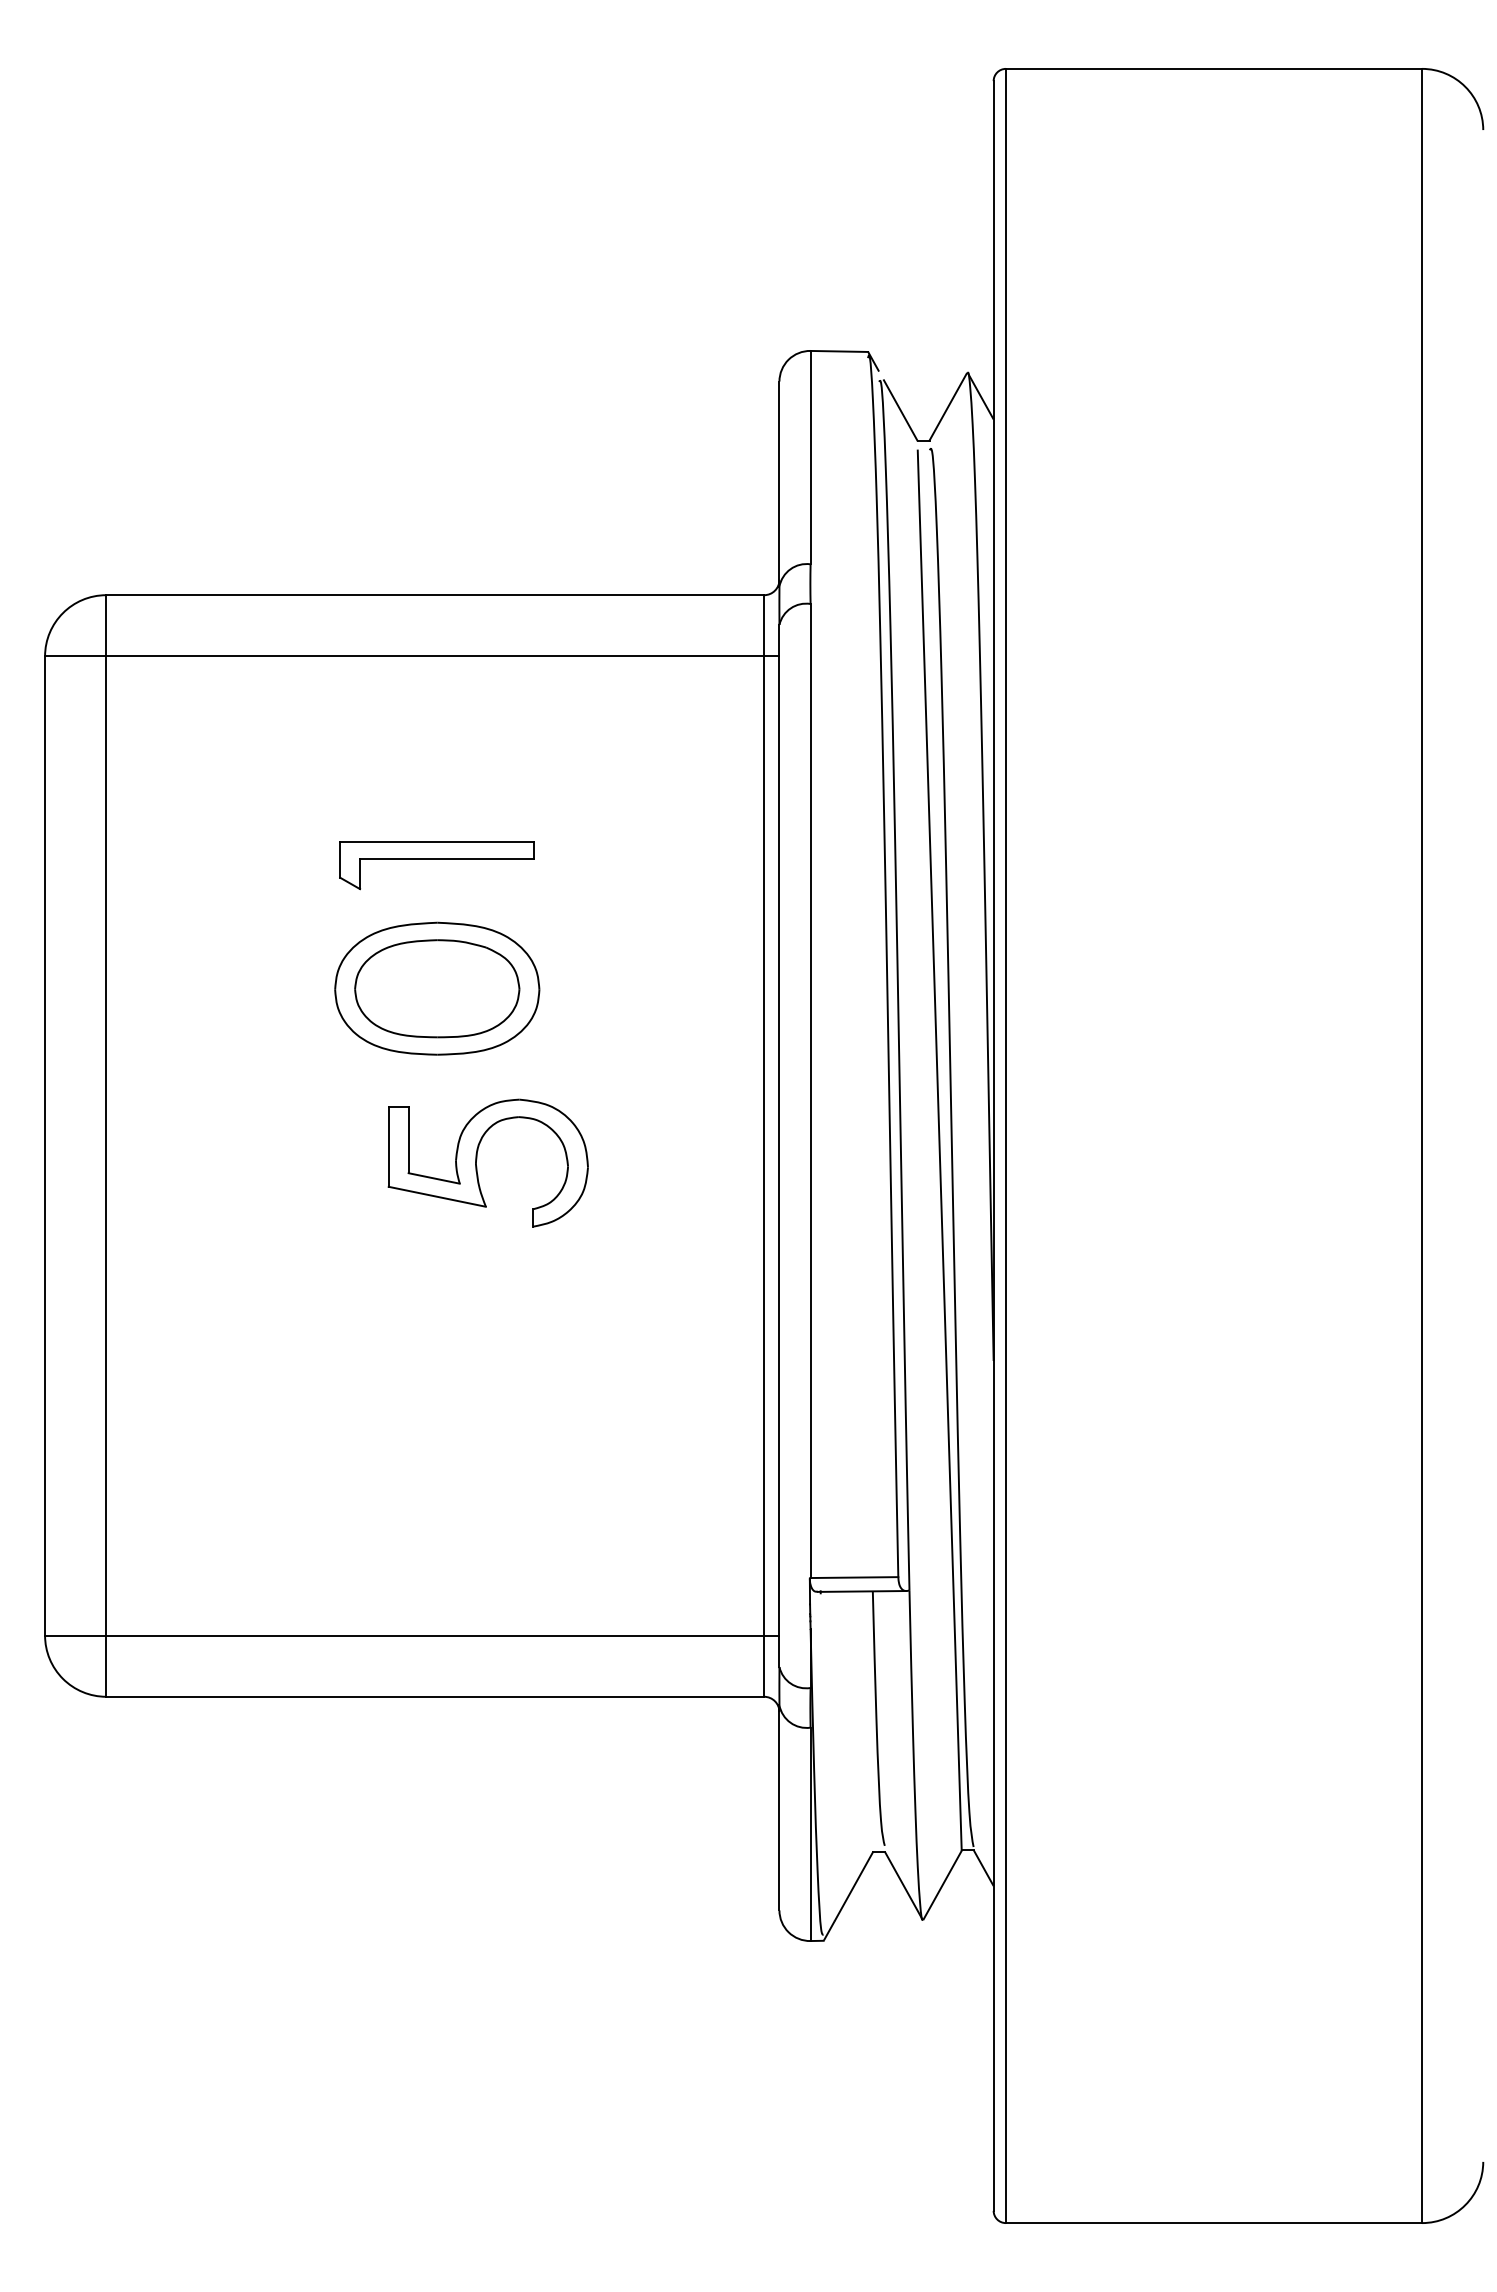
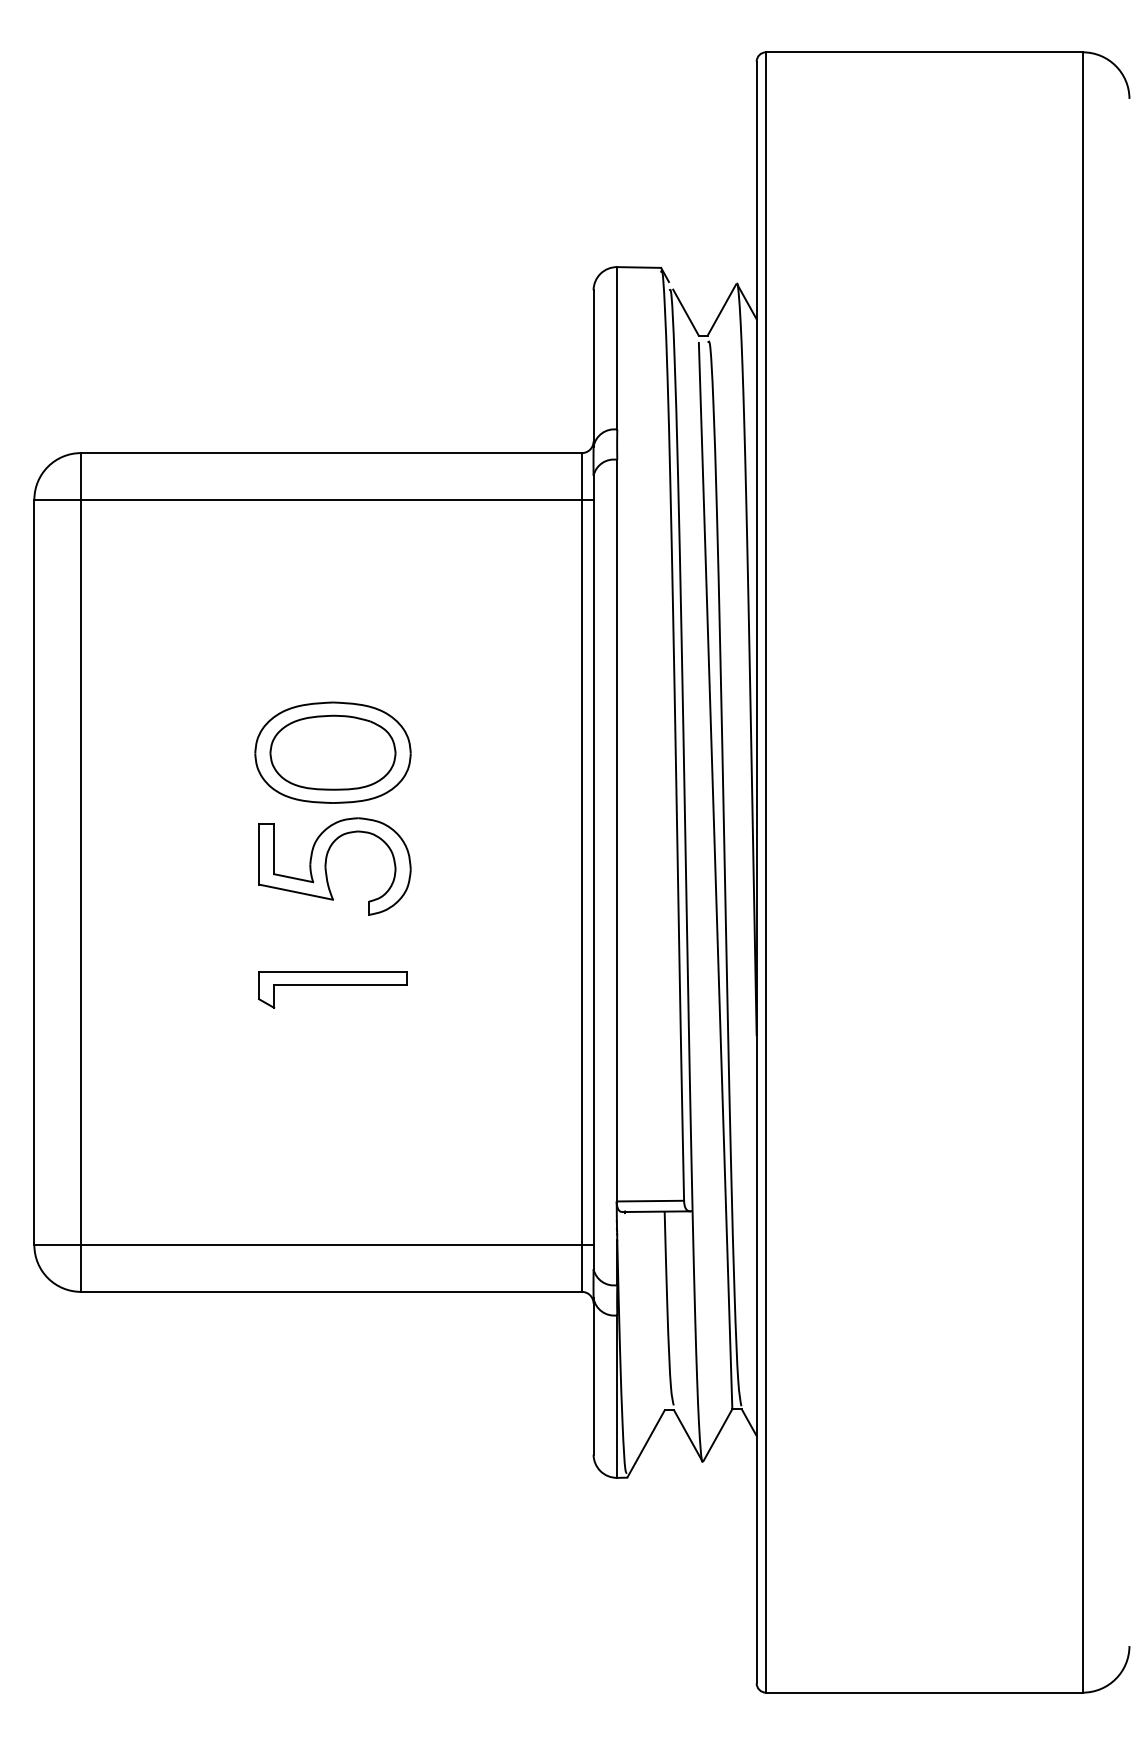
part: (436, 864) -> (332, 989), moved
part: (477, 1163) -> (326, 866), moved

